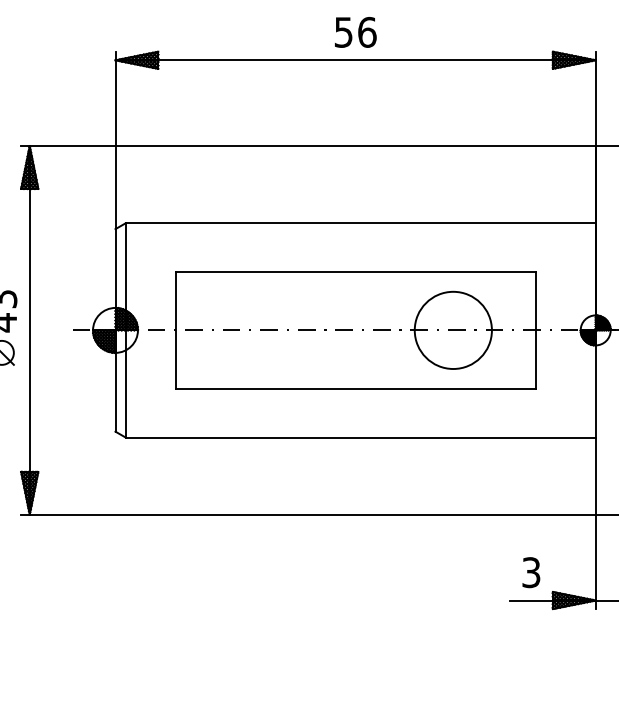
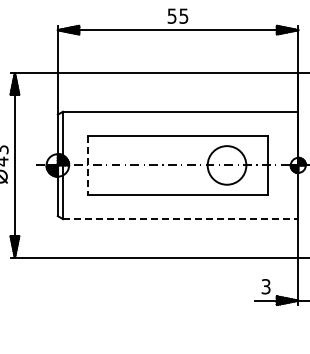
text: (366, 30) -> (183, 15), 56 -> 55
line: (174, 330) -> (87, 165), solid -> dashed
line: (360, 438) -> (180, 219), solid -> dashed

